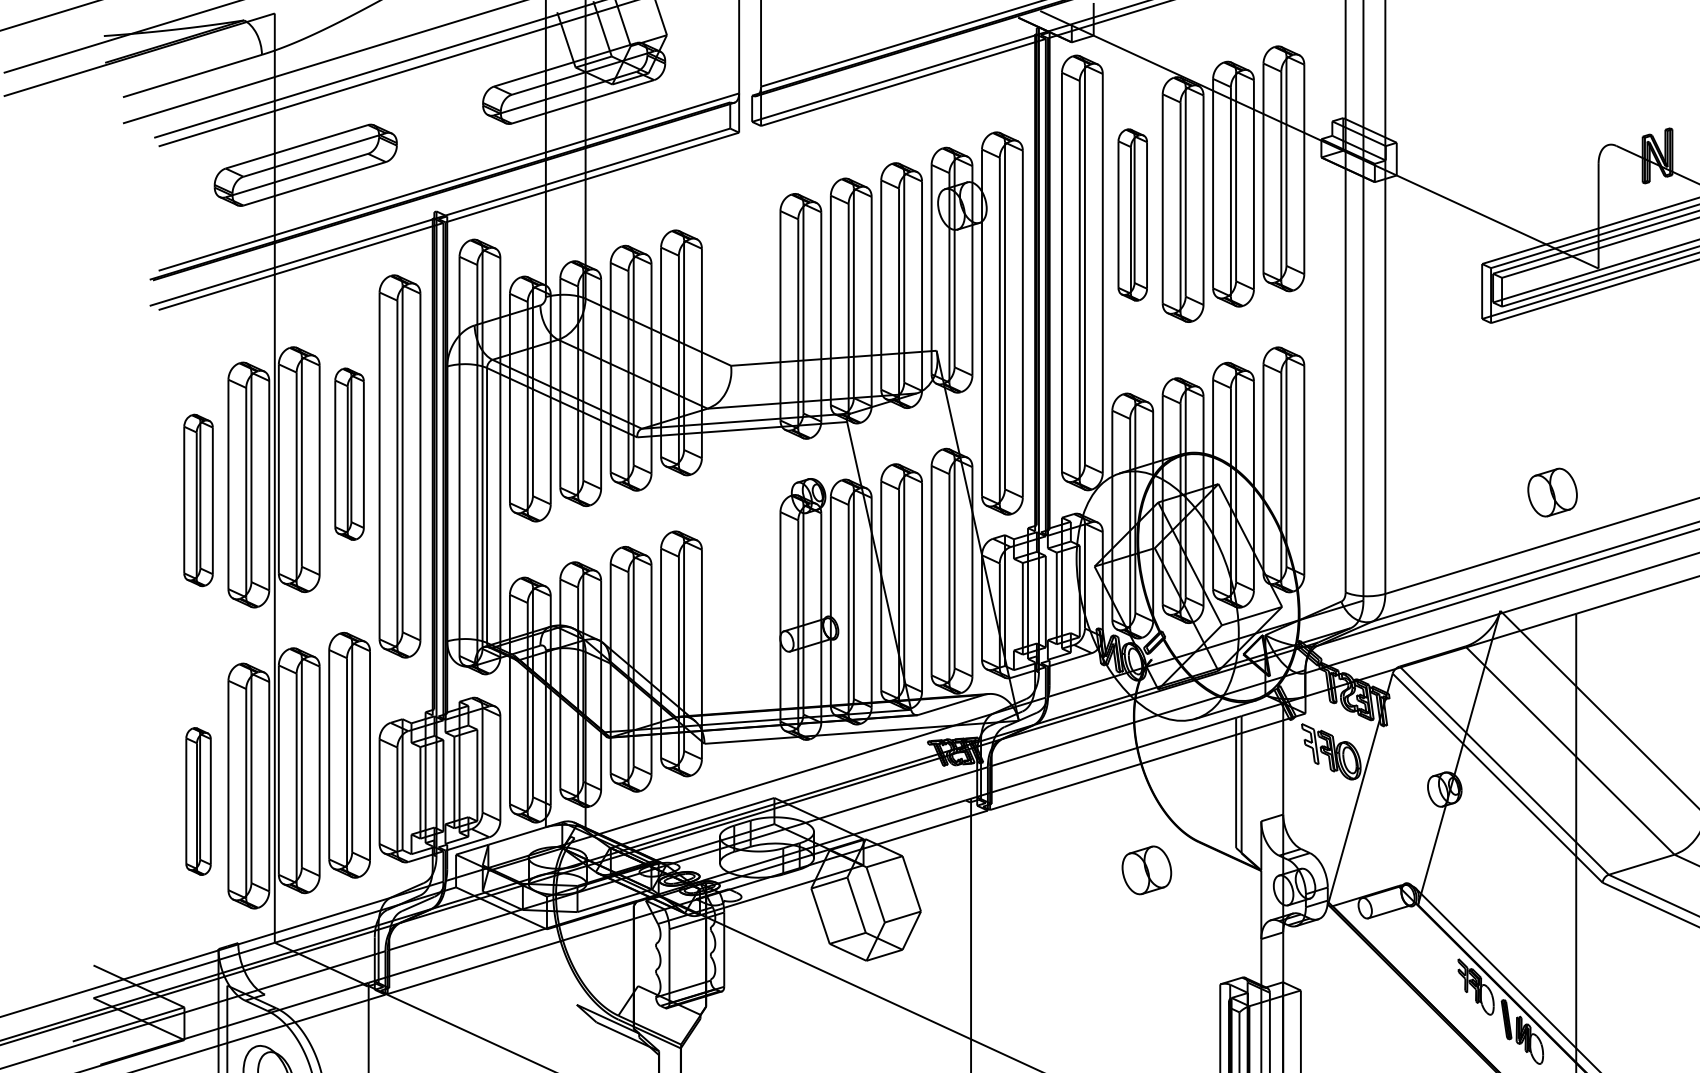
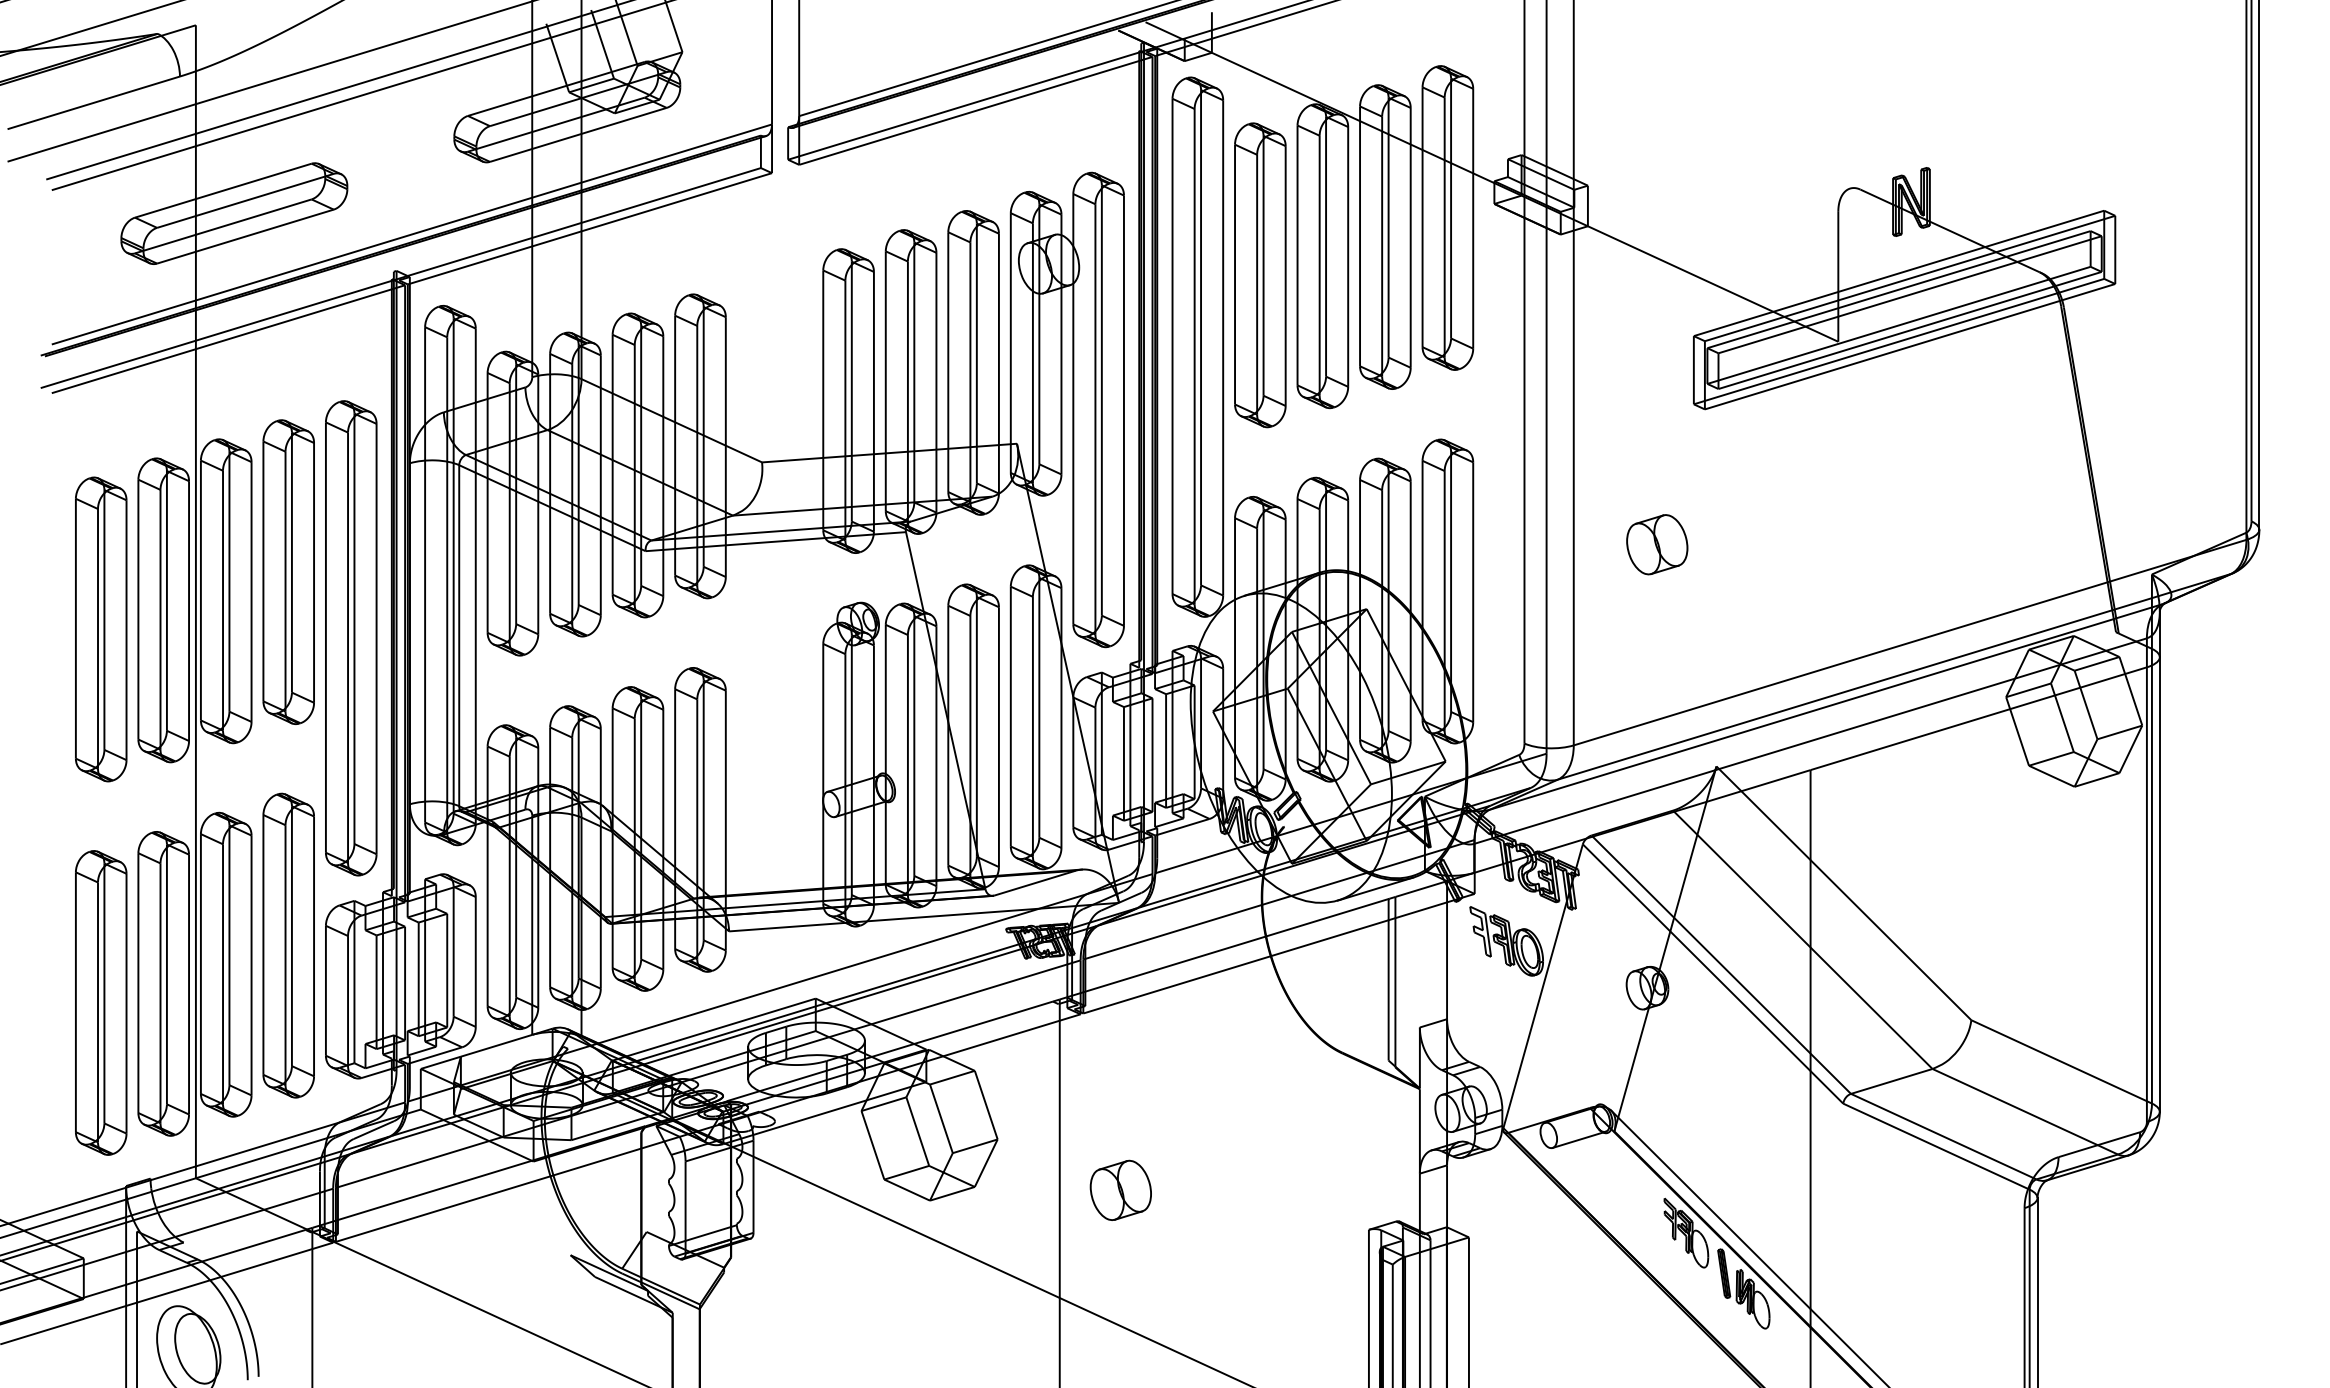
part: (1132, 215) -> (1260, 275), size x1.43
part: (349, 453) -> (288, 571), size x1.43
part: (400, 466) -> (351, 638), moved
part: (1552, 492) -> (1657, 544), moved
part: (198, 500) -> (101, 629), size x1.43
part: (198, 801) -> (101, 1002), size x1.67
part: (1146, 869) -> (1120, 1189), moved

